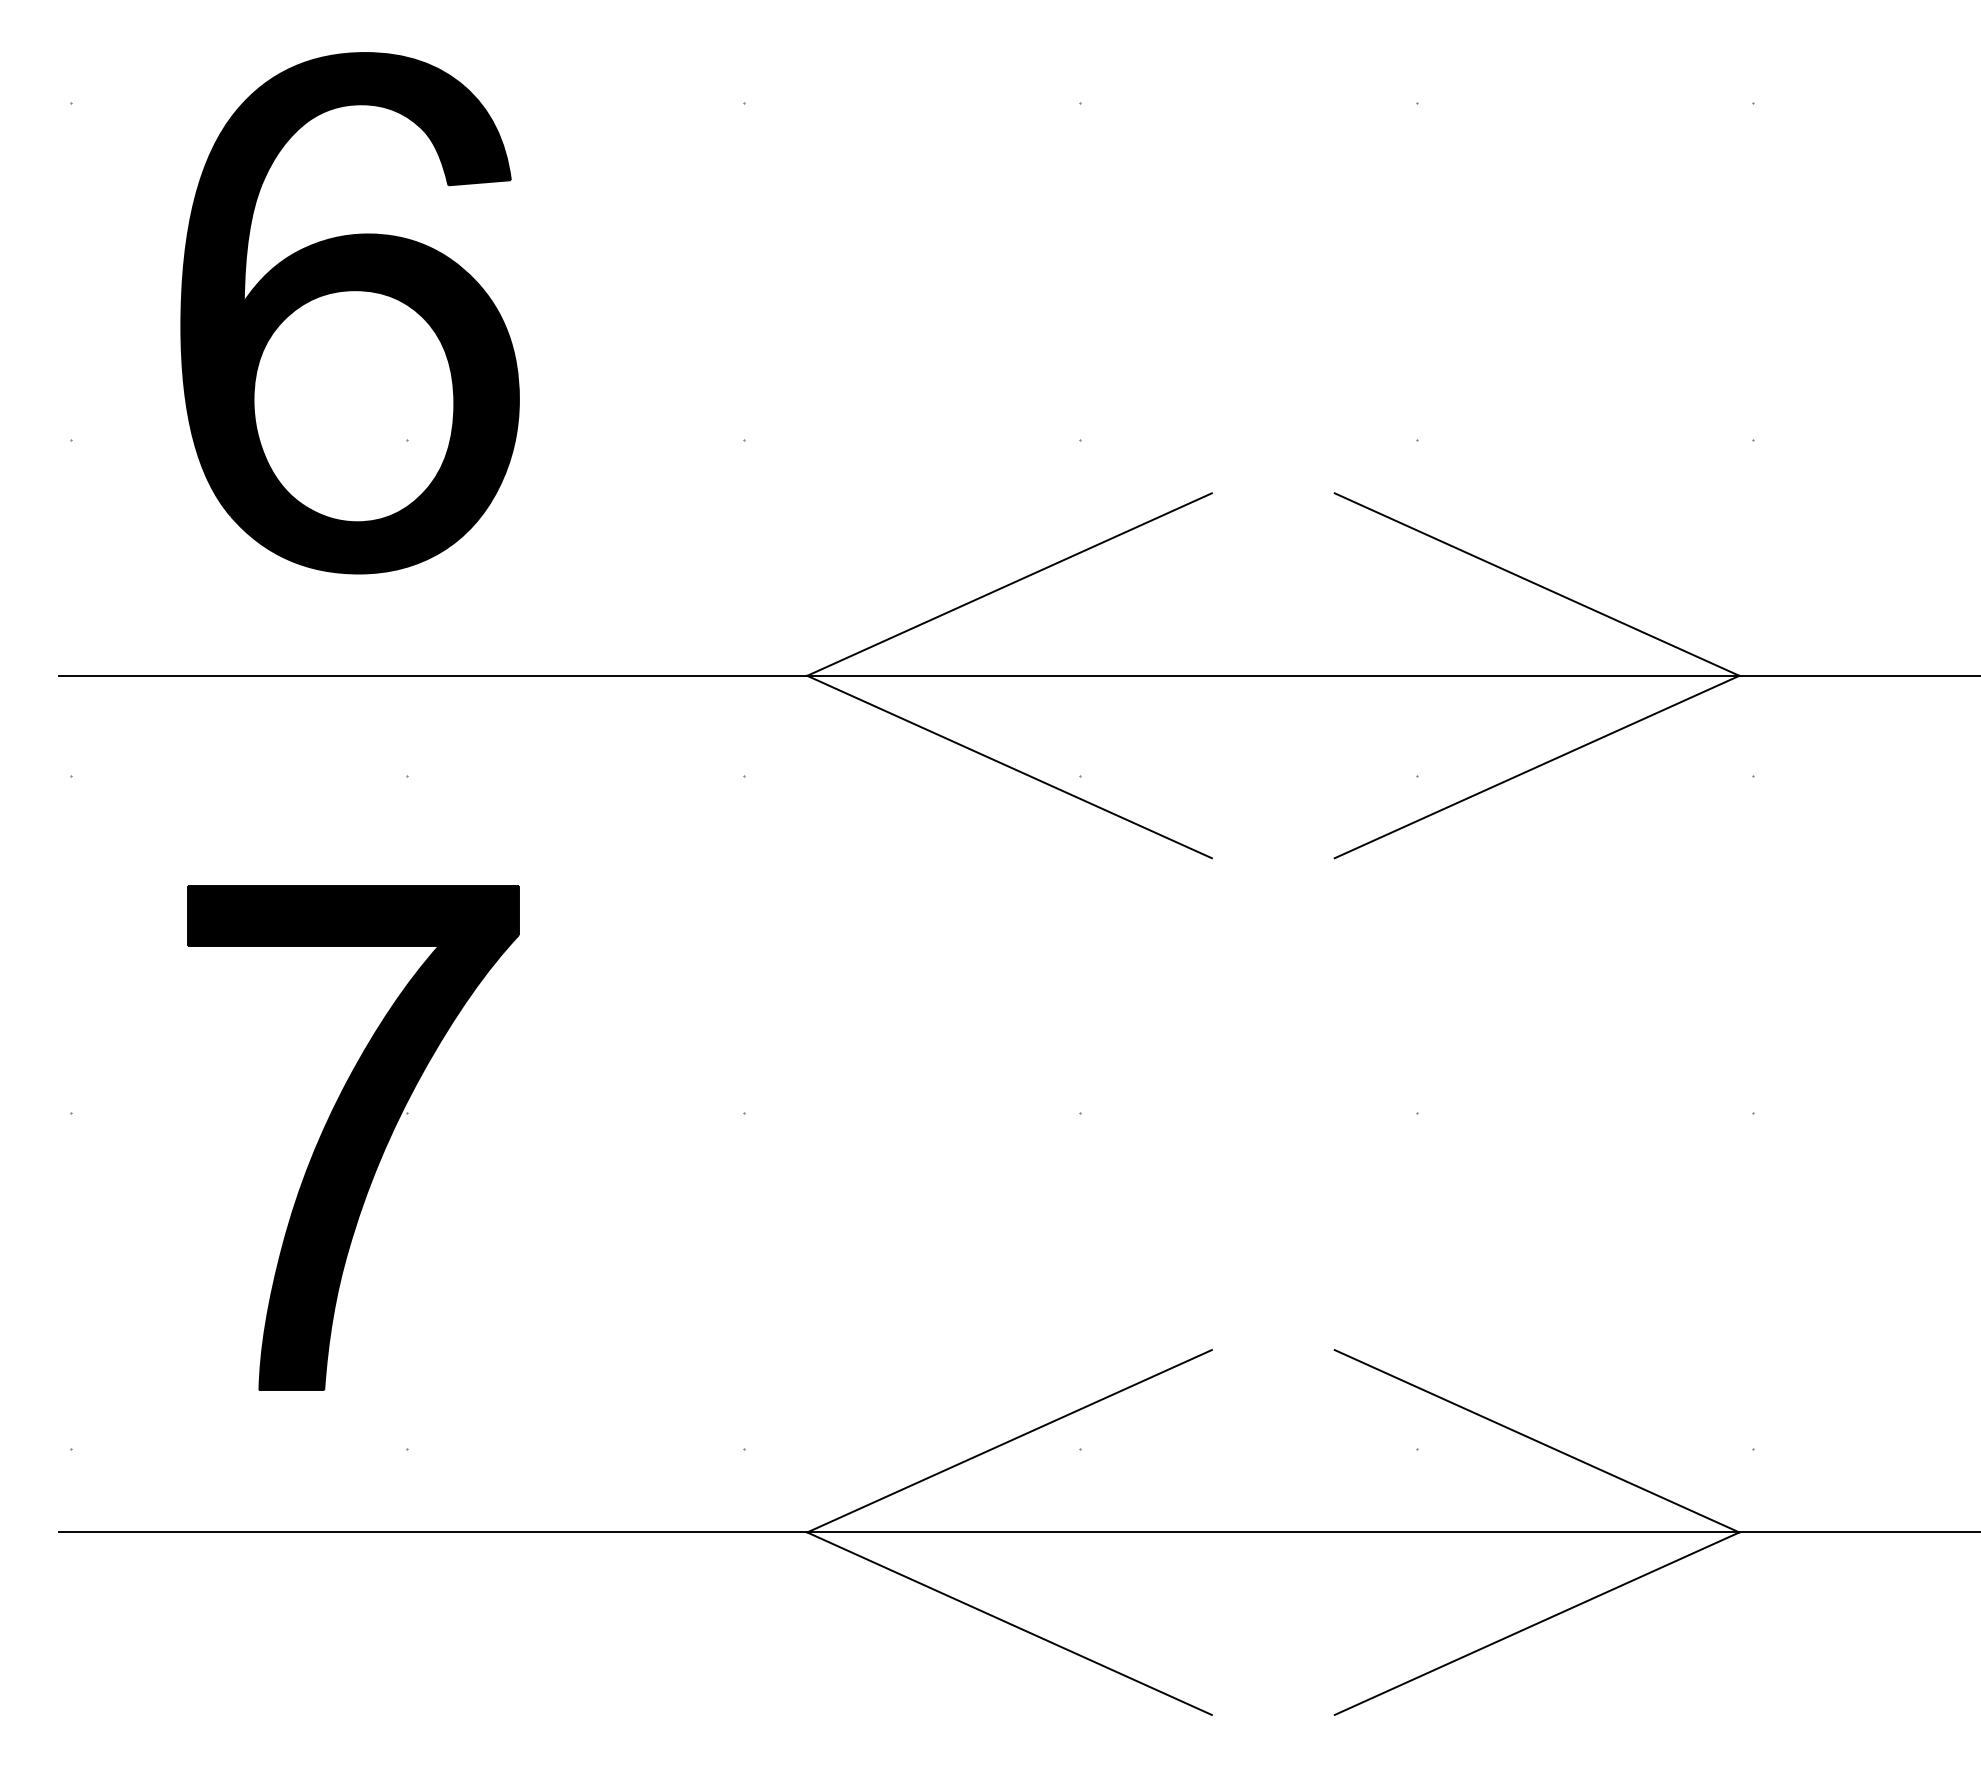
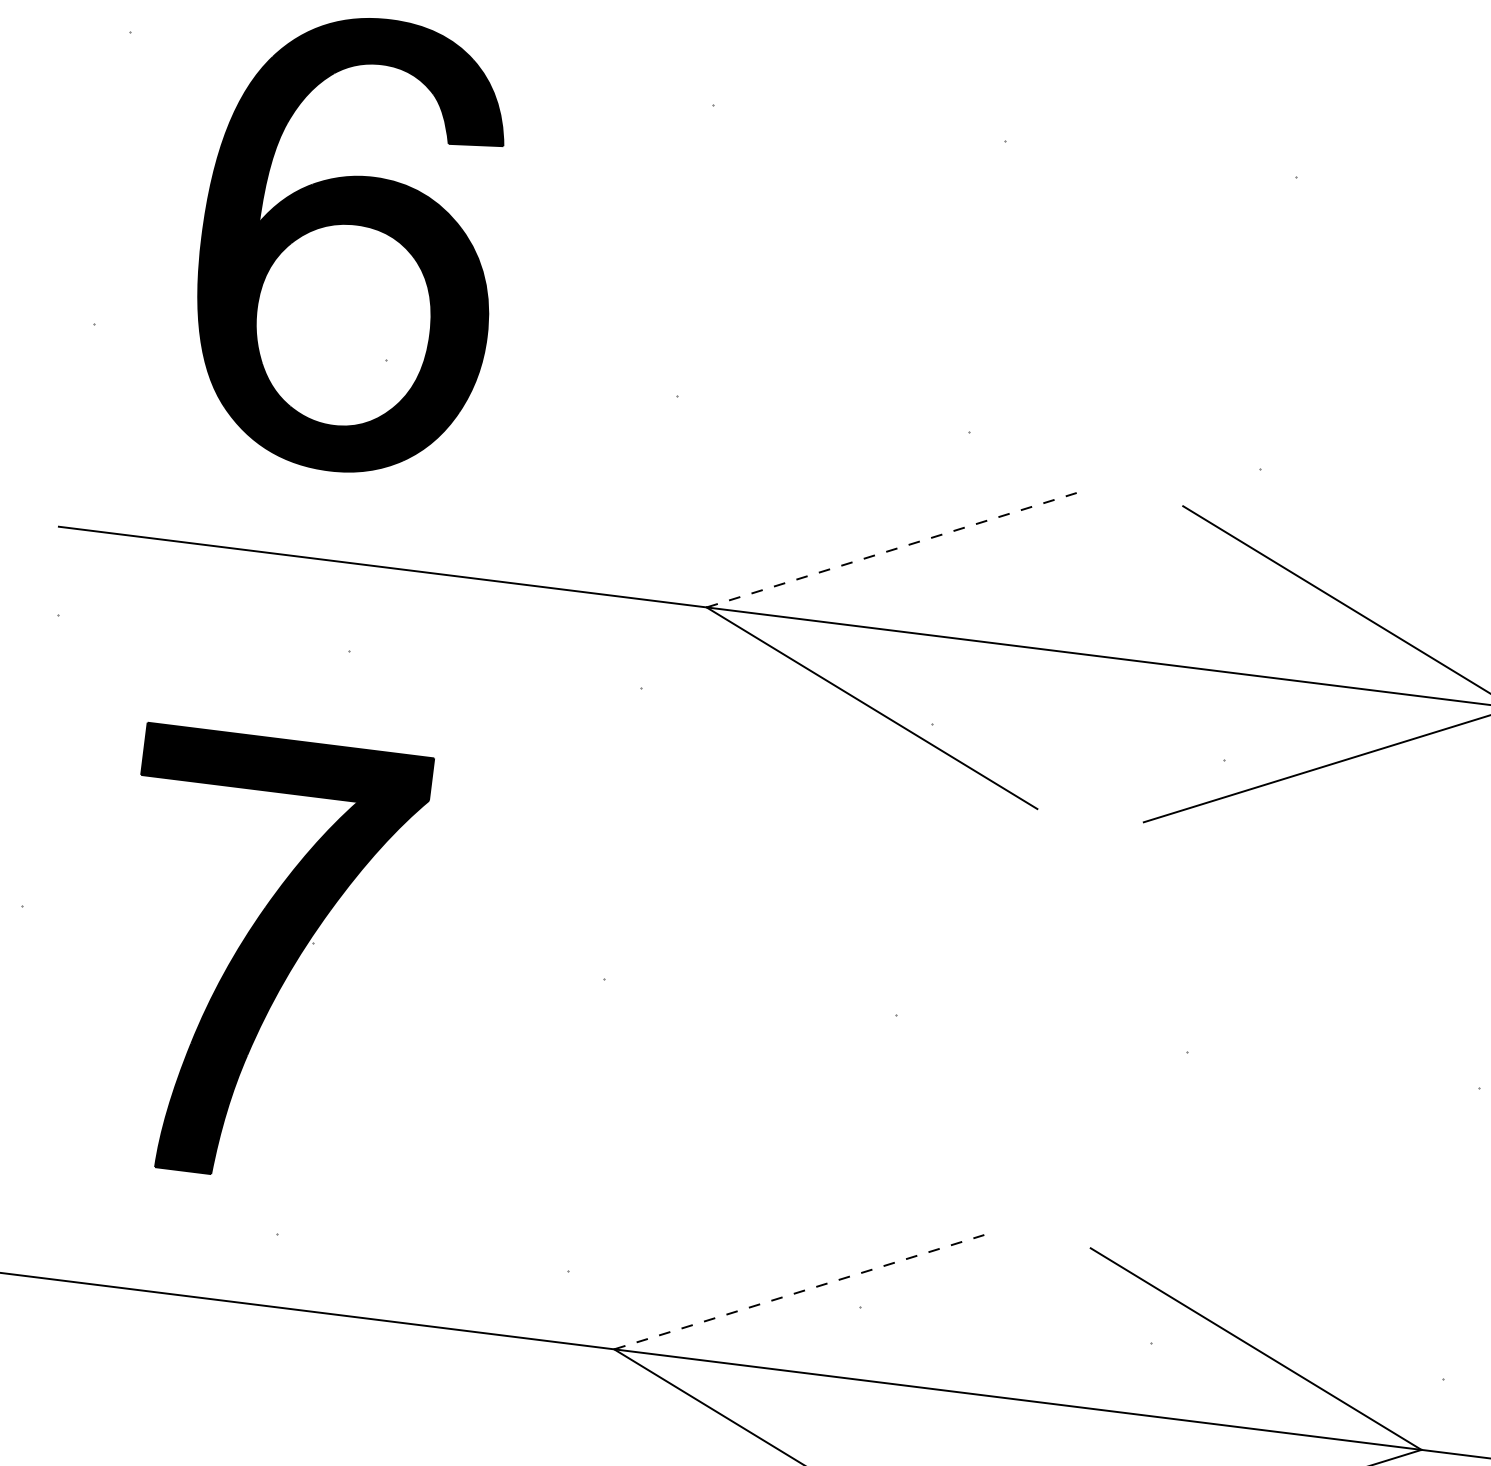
line: (1009, 584) -> (891, 550), solid -> dashed
line: (1009, 1441) -> (799, 1292), solid -> dashed

